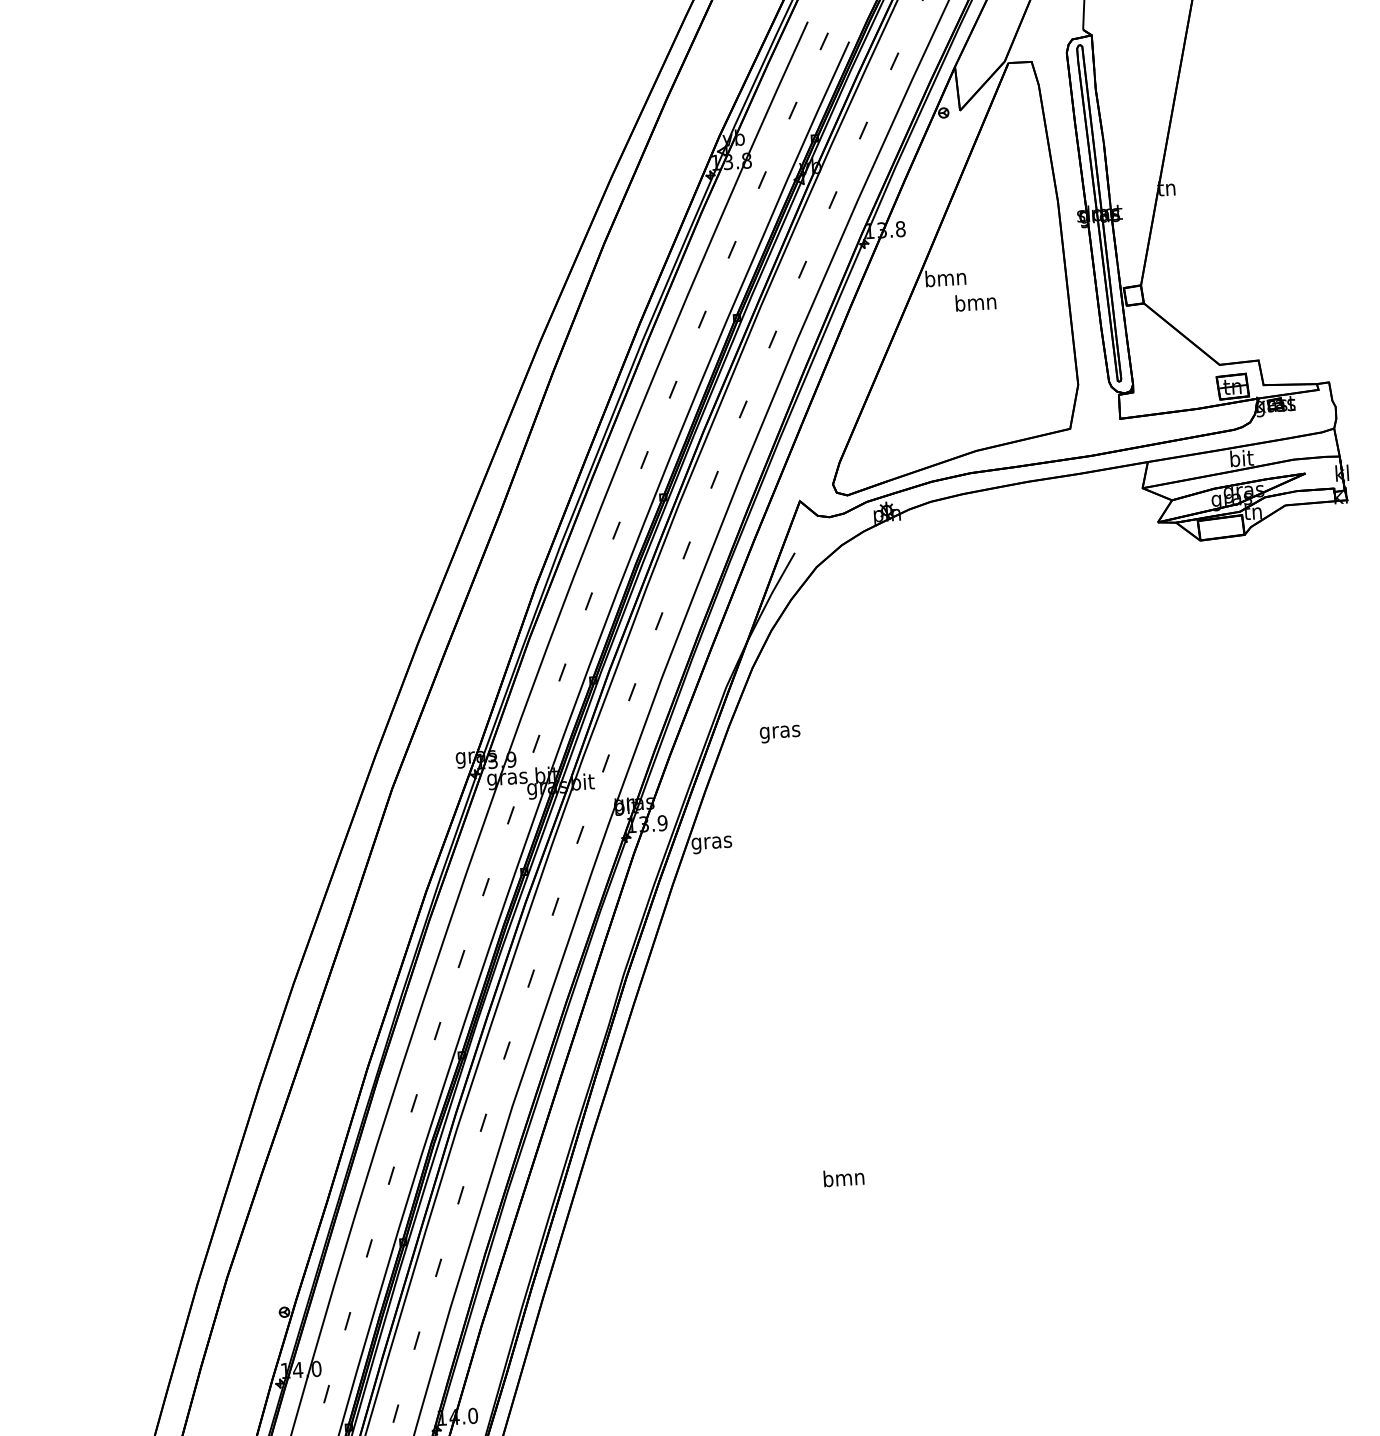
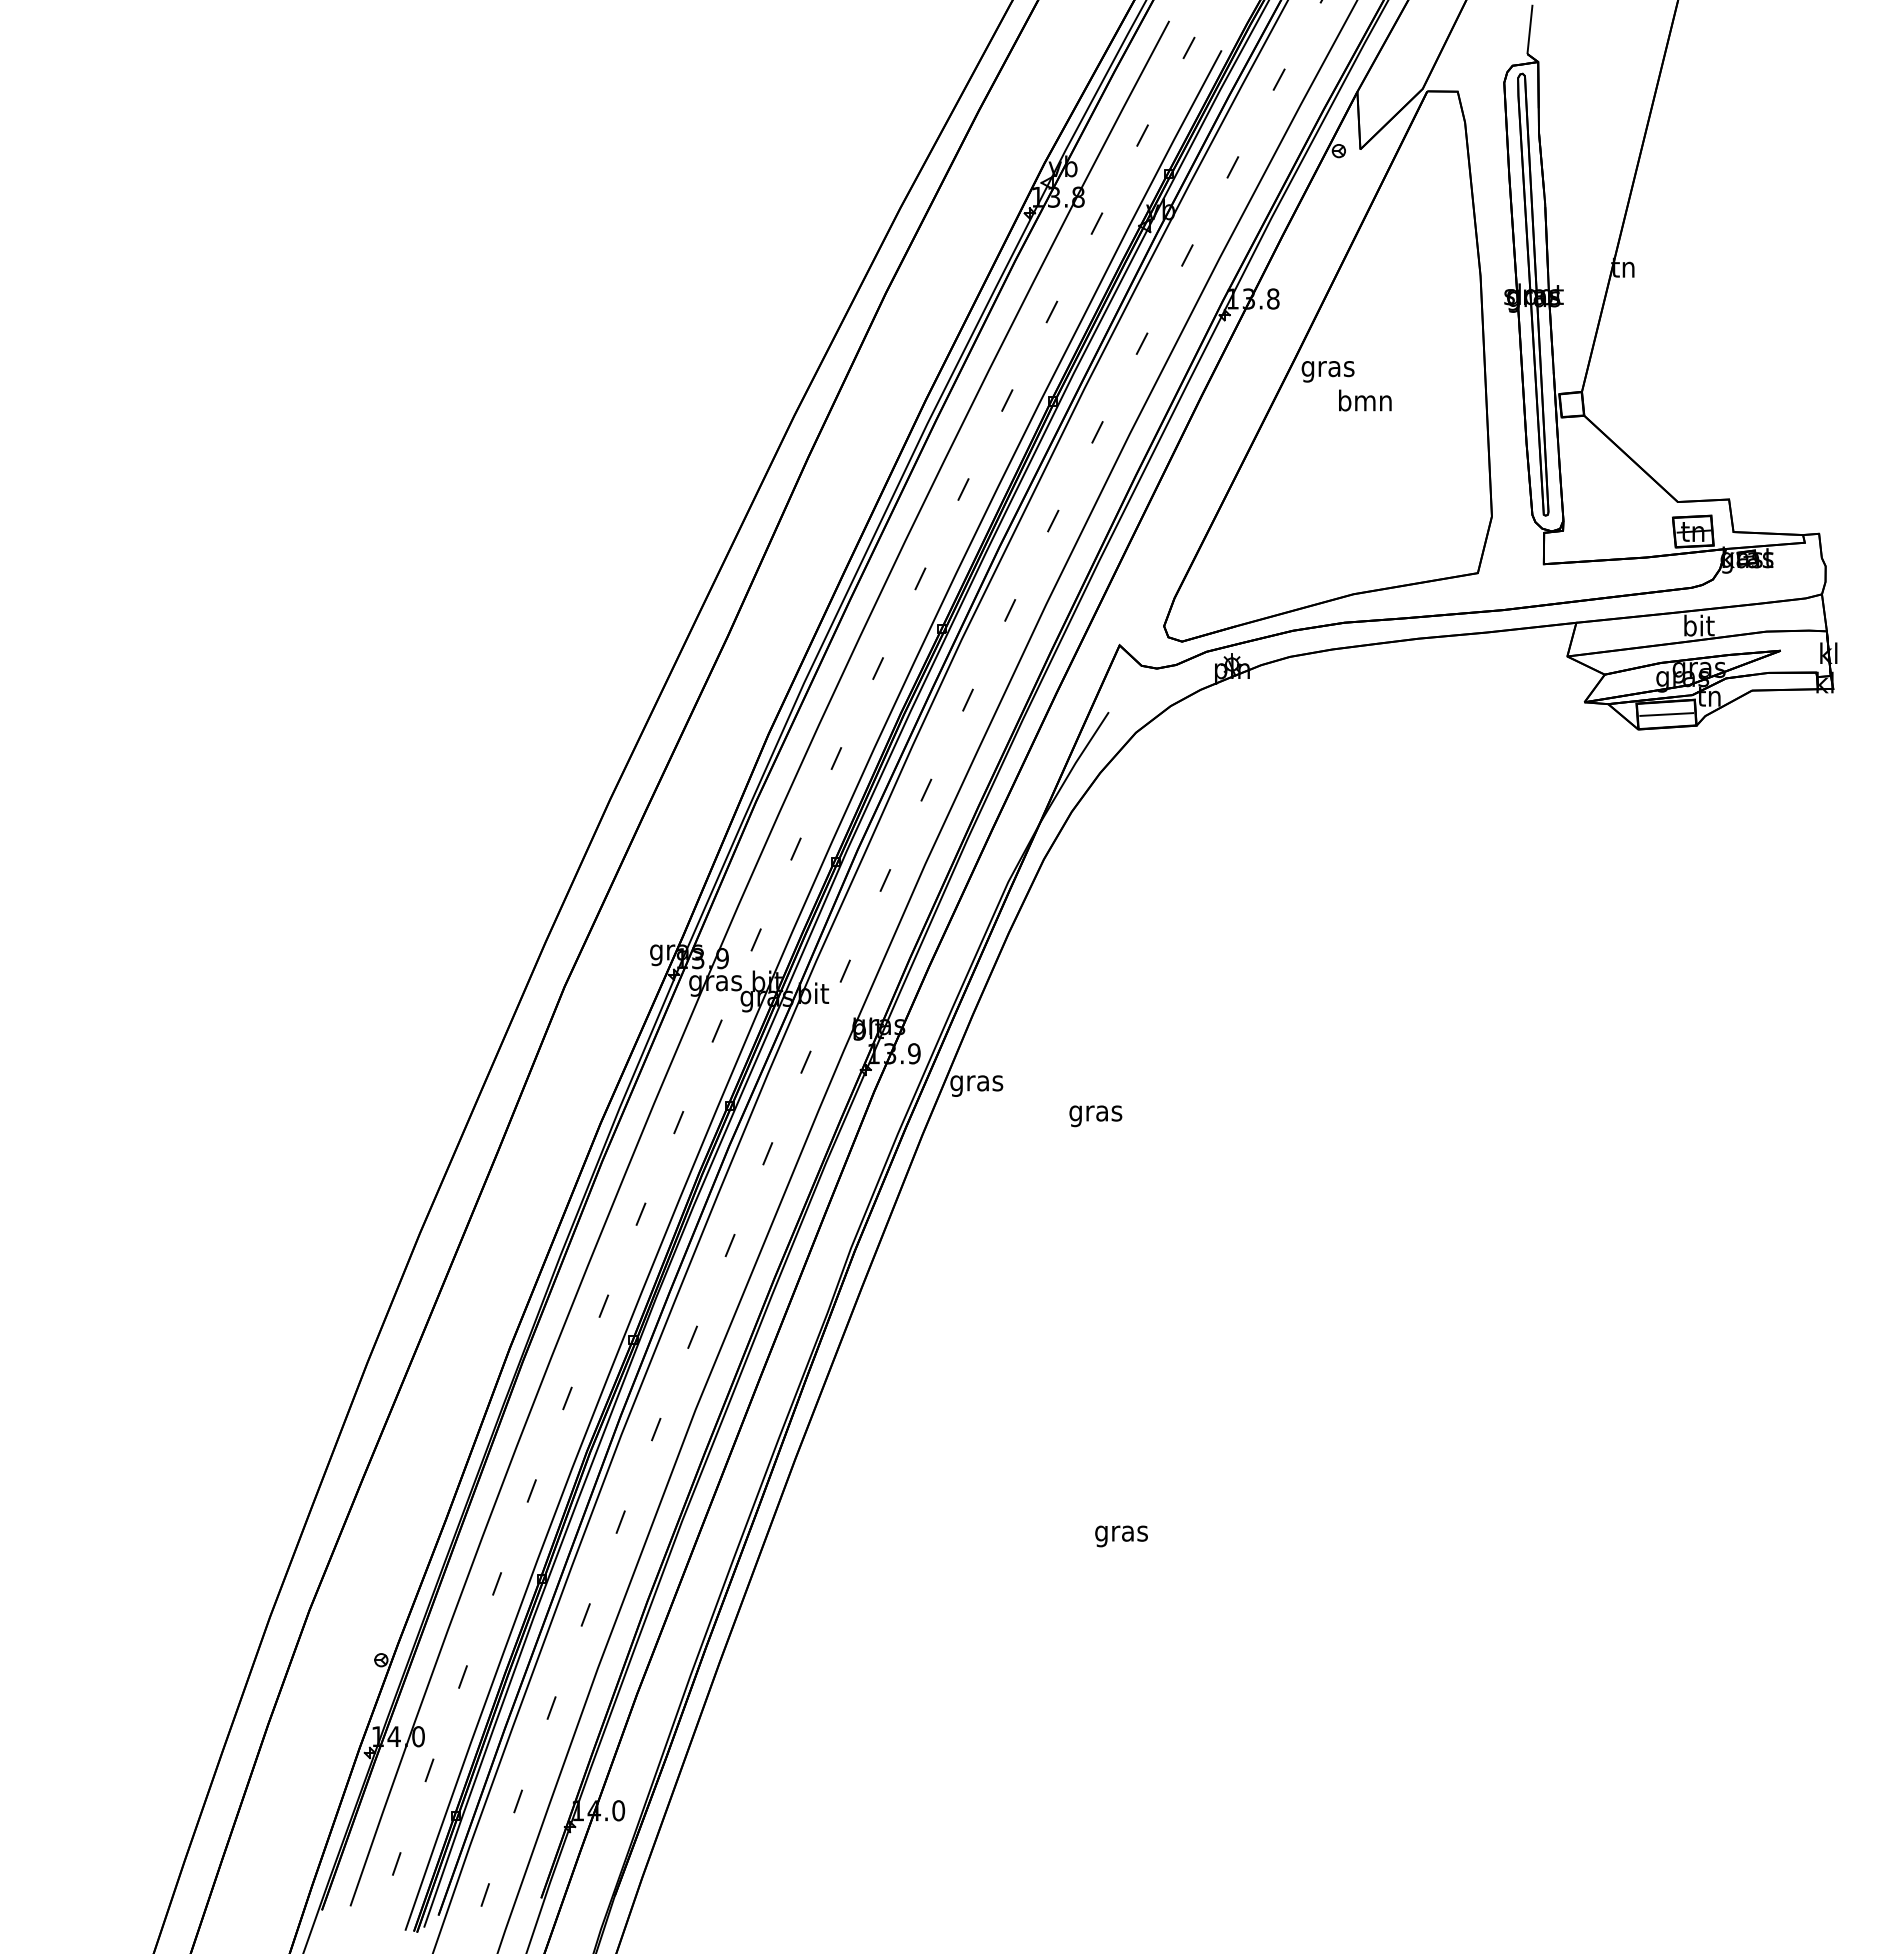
text: (945, 279) -> (1327, 368), bmn -> gras
line: (1221, 527) -> (1666, 714), added
text: (779, 734) -> (1095, 1116), moved
text: (844, 1179) -> (1121, 1533), bmn -> gras

